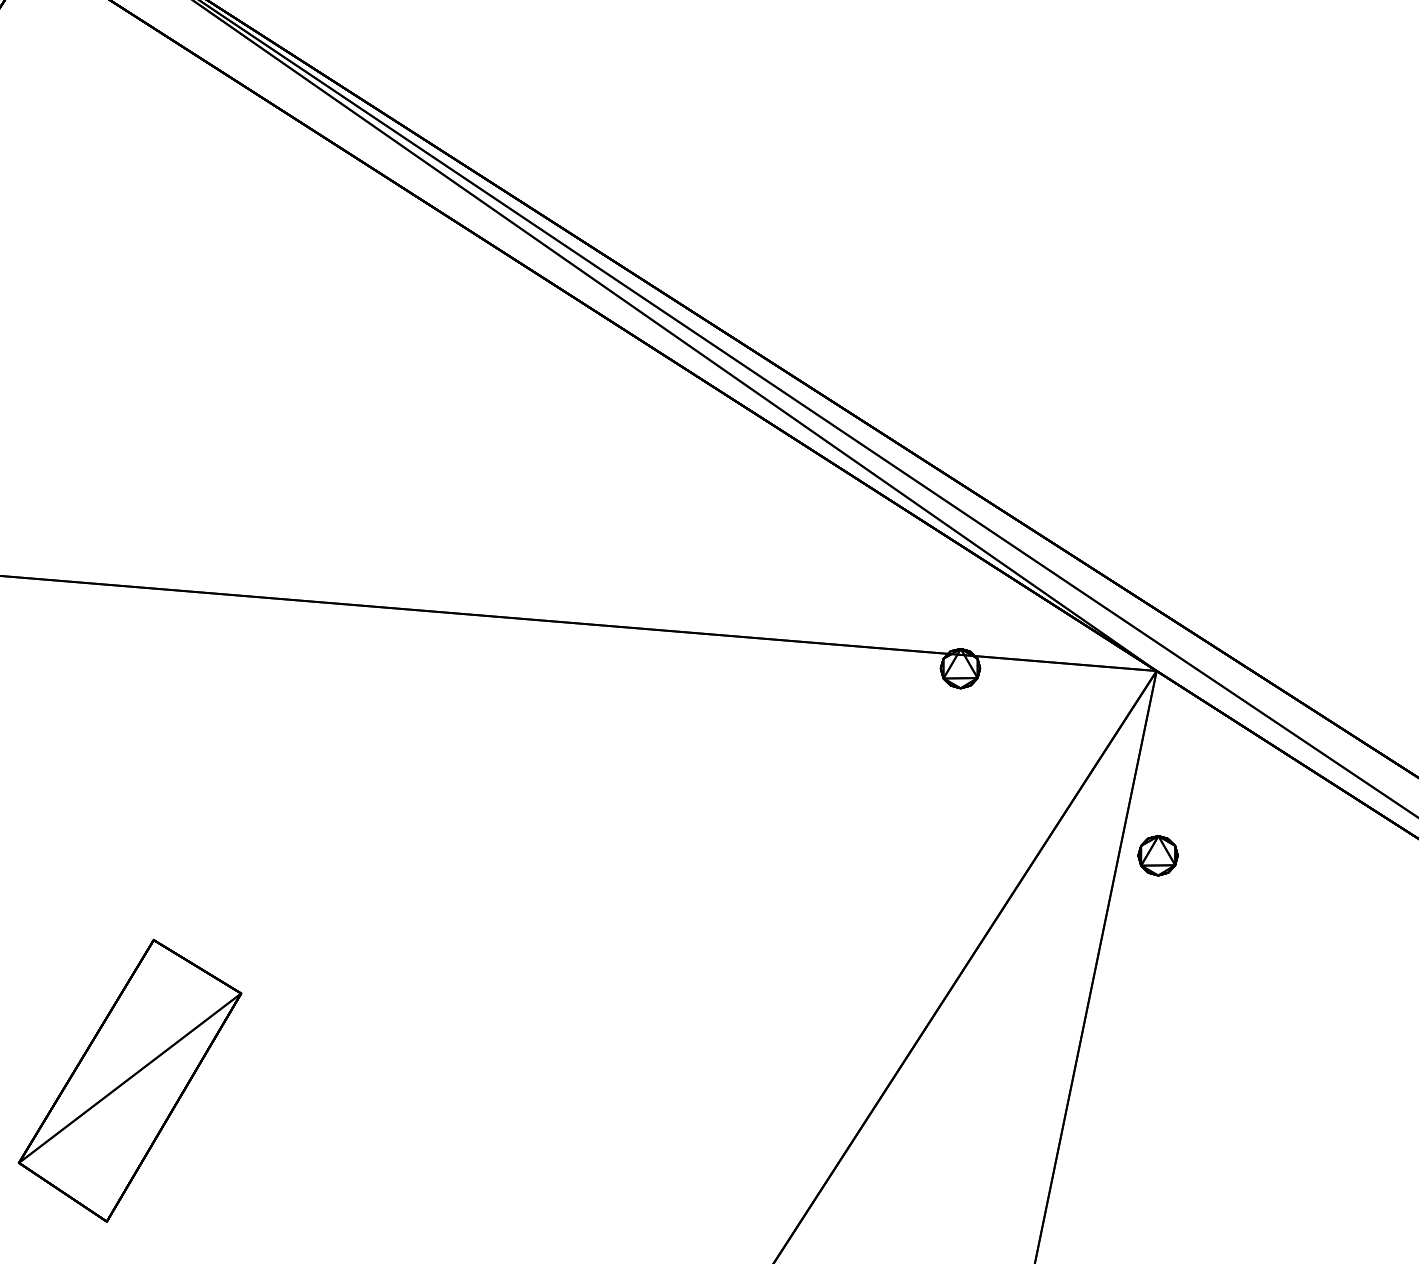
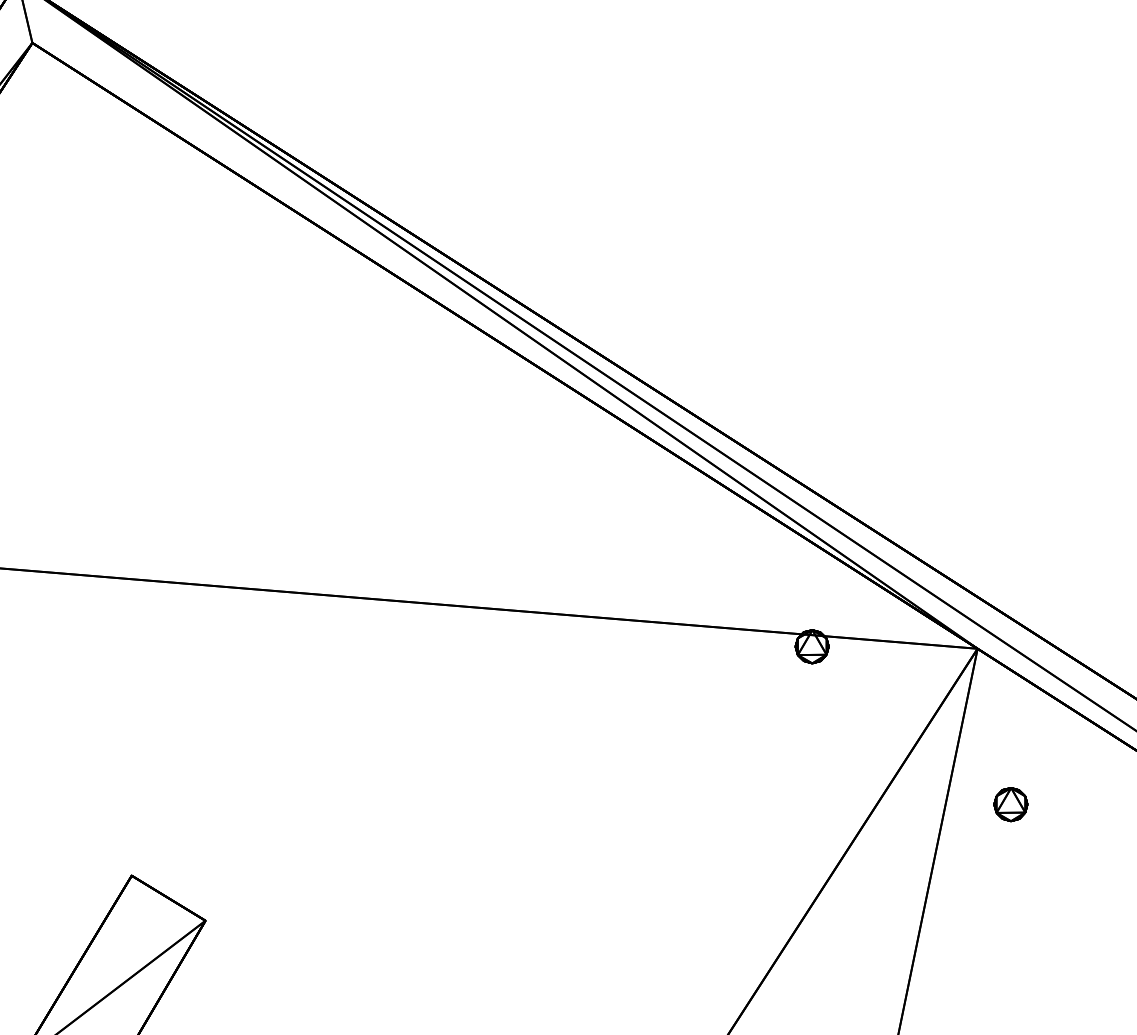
part: (1157, 855) -> (1010, 804), moved

